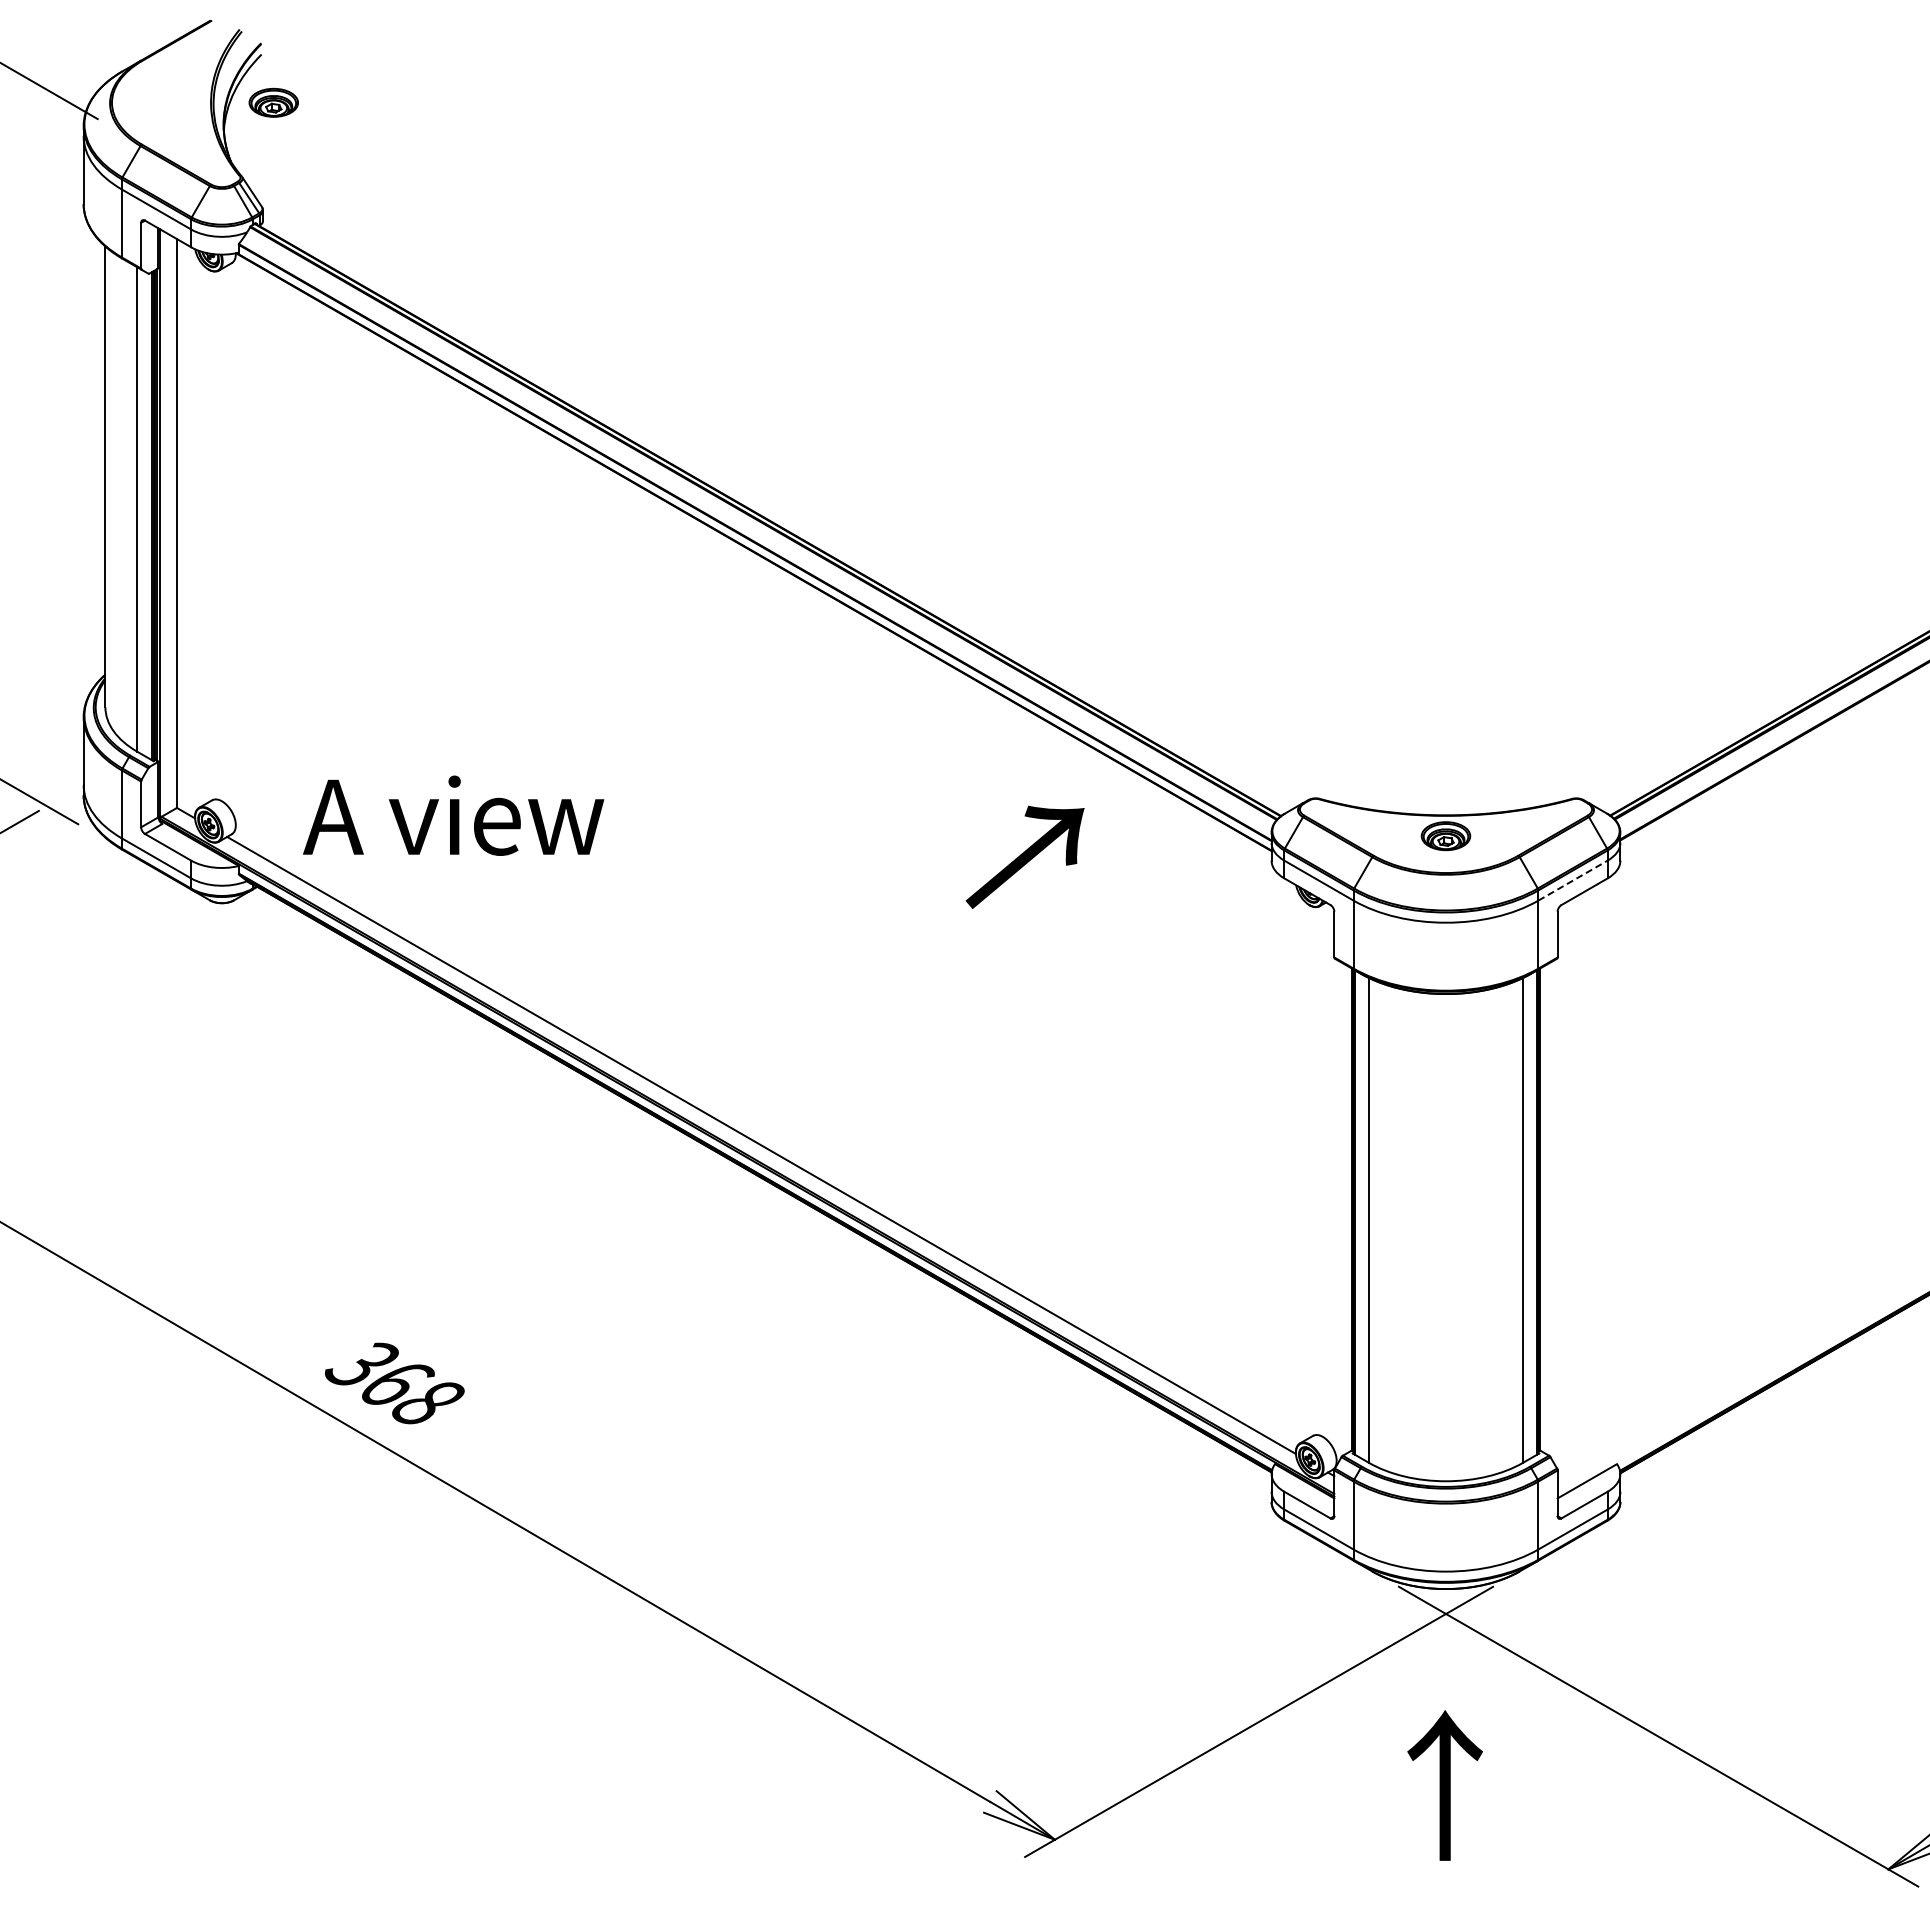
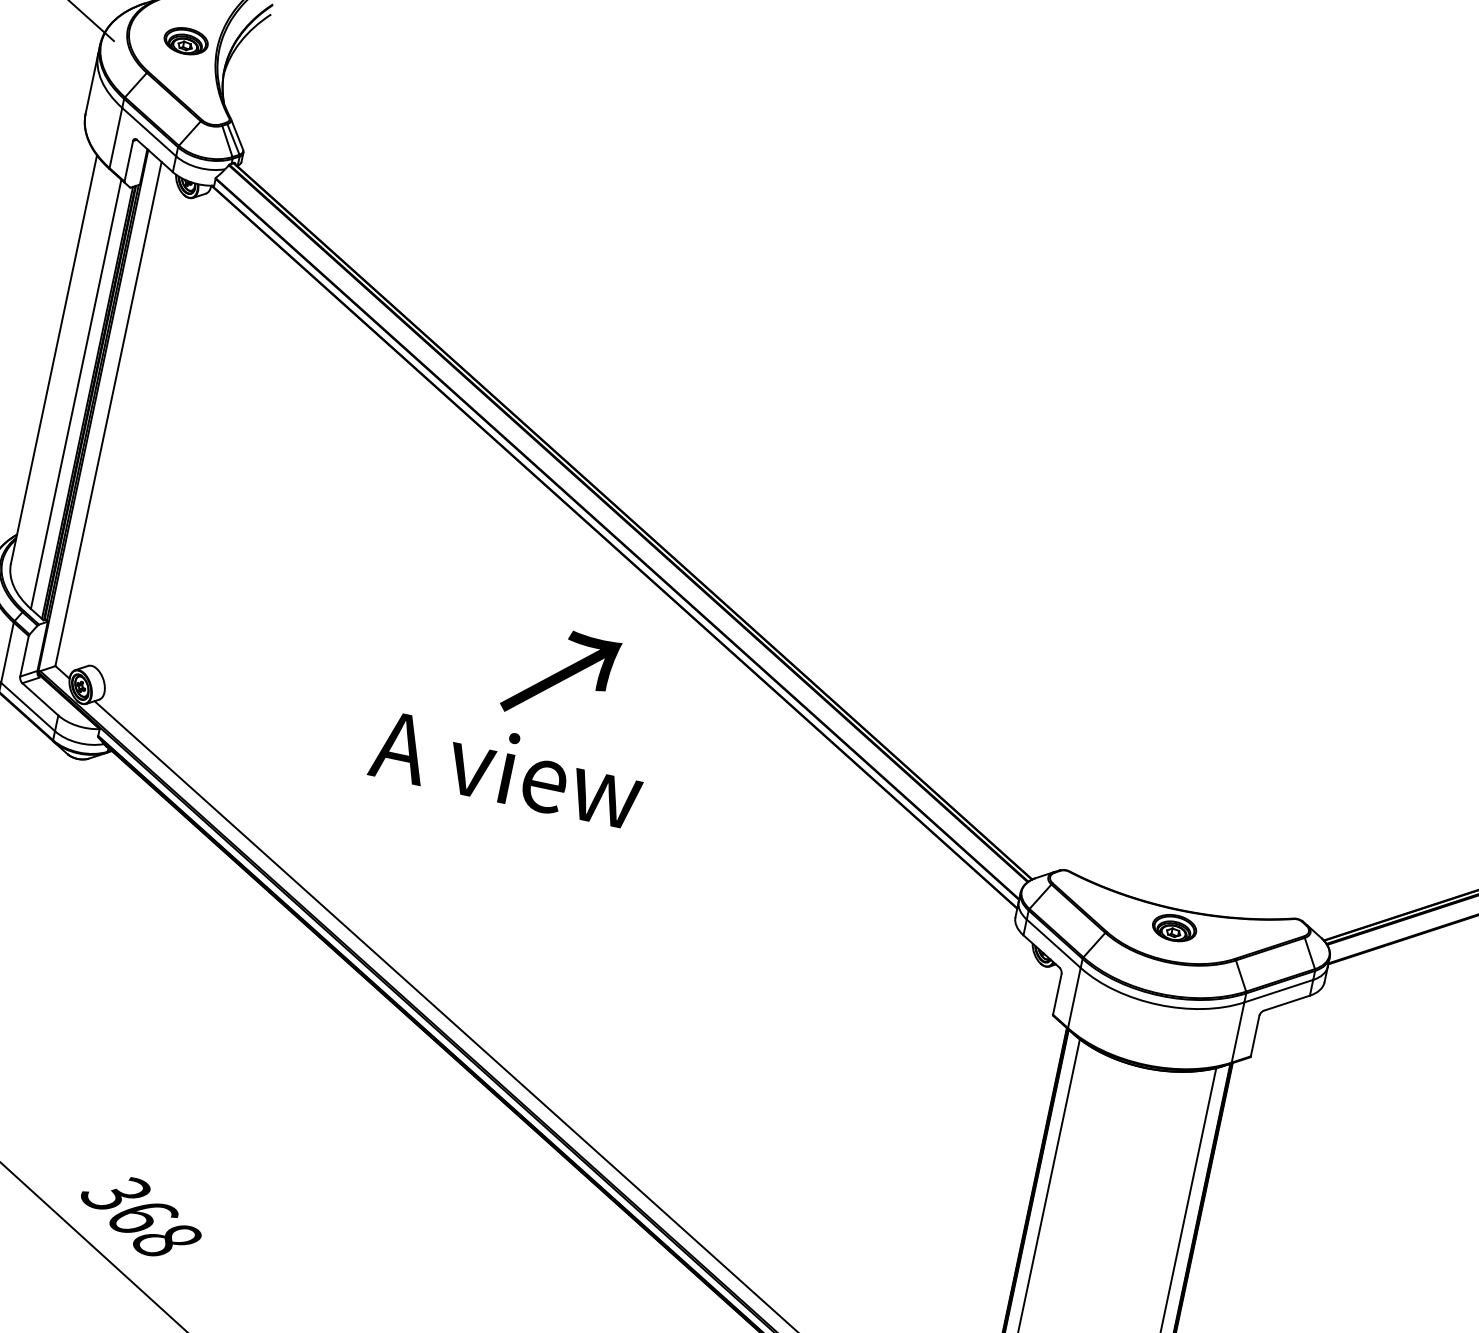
part: (273, 102) -> (185, 40), moved
text: (453, 815) -> (507, 768), moved
text: (1024, 856) -> (560, 674), moved
line: (1573, 880) -> (1279, 991), dashed -> solid

